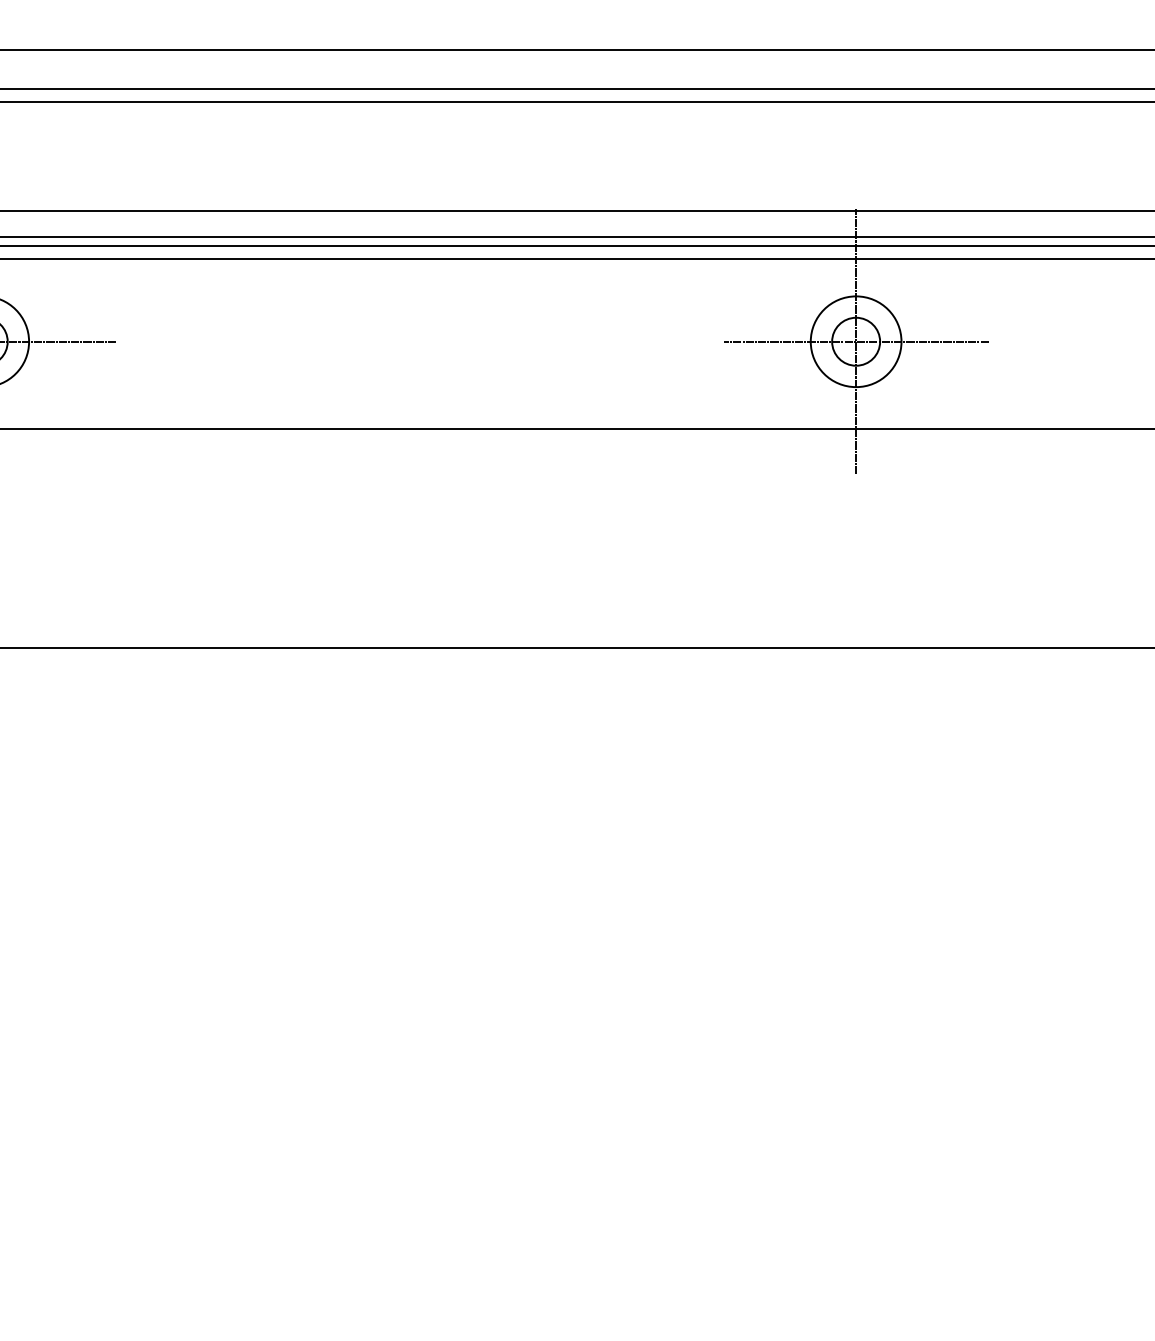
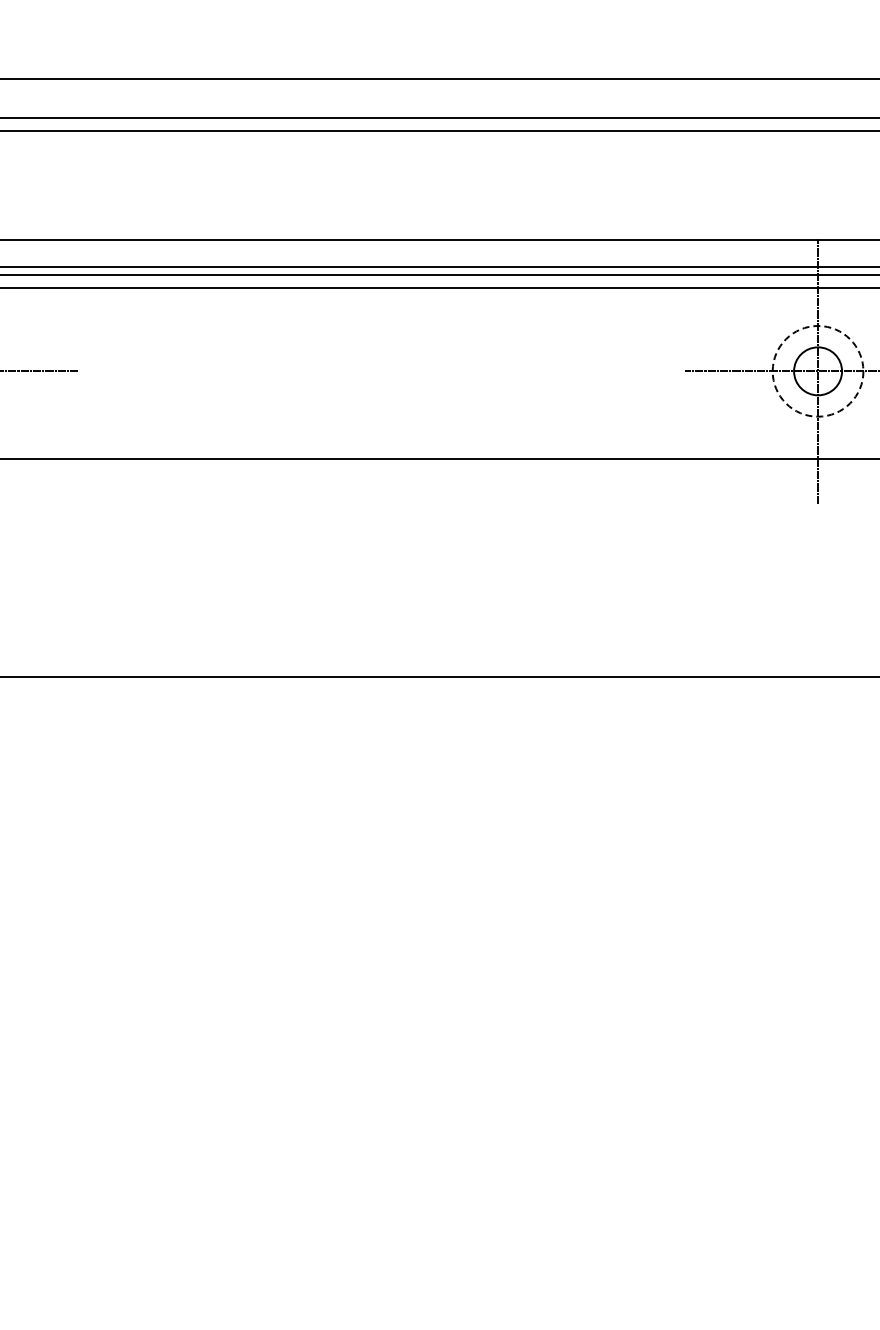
circle: (855, 341) -> (817, 371), solid -> dashed

